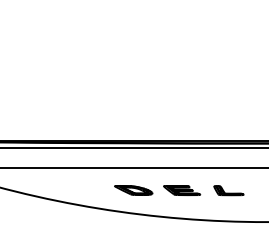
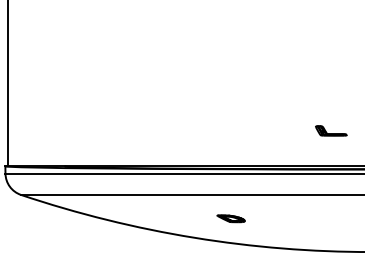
part: (132, 190) -> (230, 218), size x0.7
part: (181, 190) -> (281, 218), removed
part: (229, 190) -> (331, 130), moved

